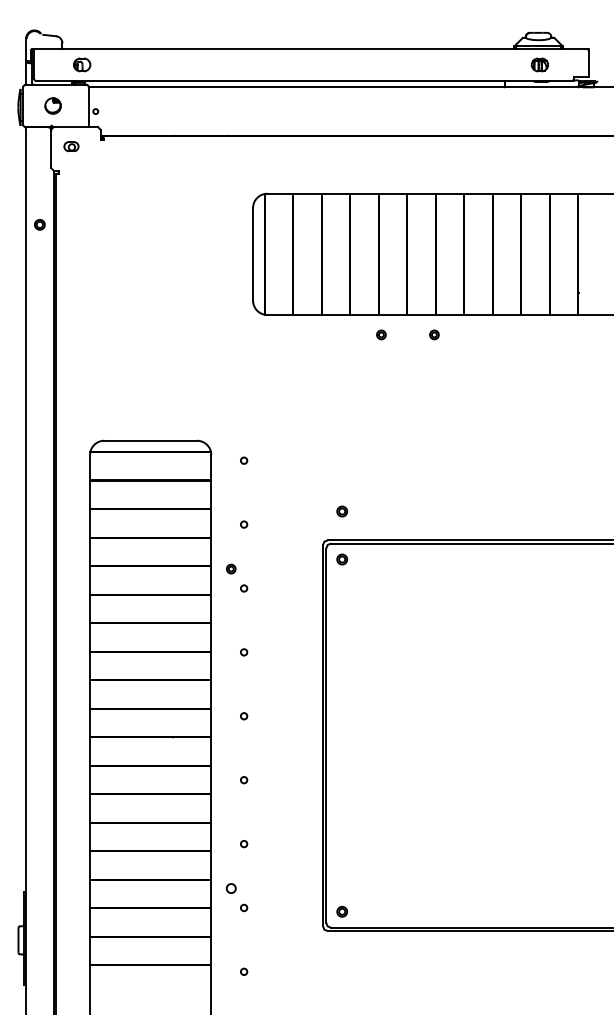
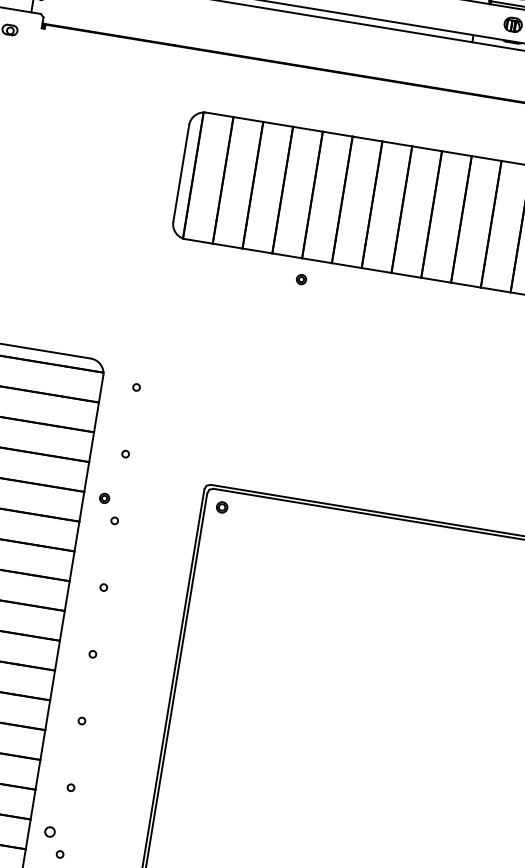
part: (434, 334) -> (356, 288), removed
part: (342, 511) -> (230, 457), removed

